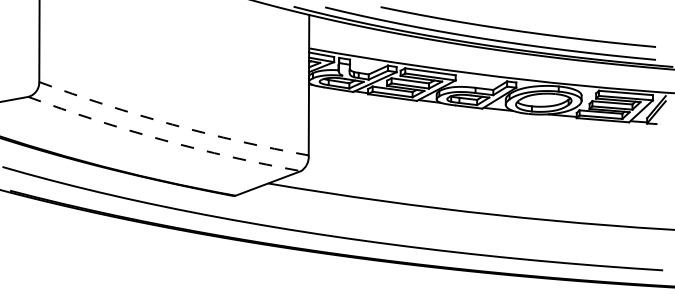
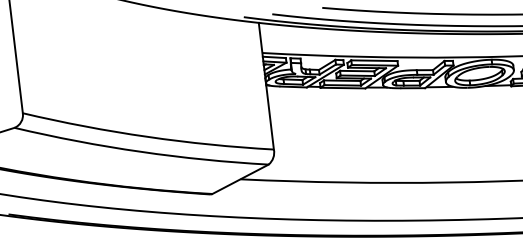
arc: (172, 124) -> (147, 136), dashed -> solid
arc: (163, 140) -> (141, 152), dashed -> solid

